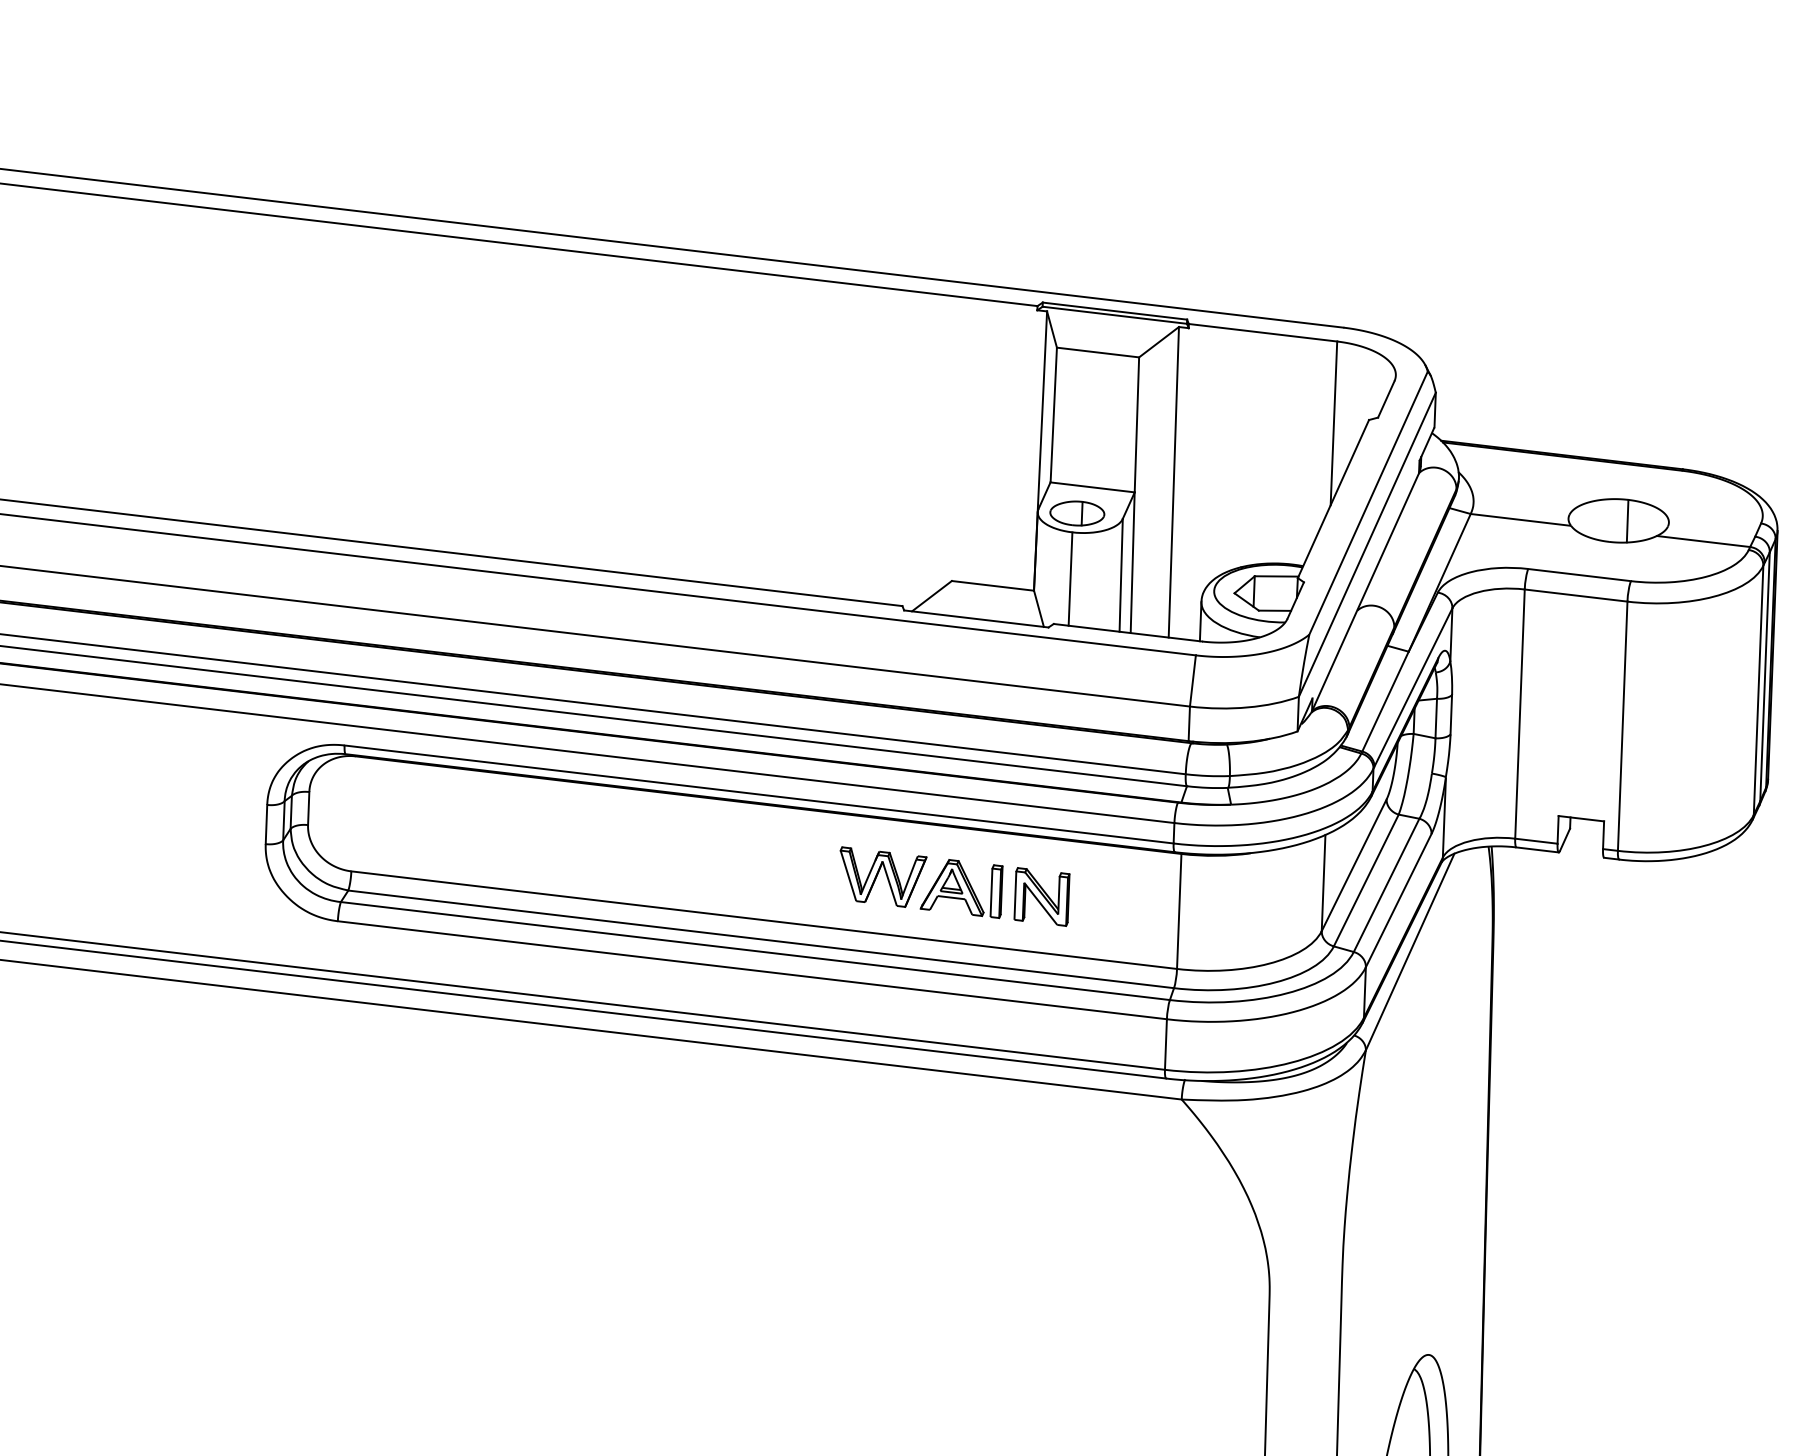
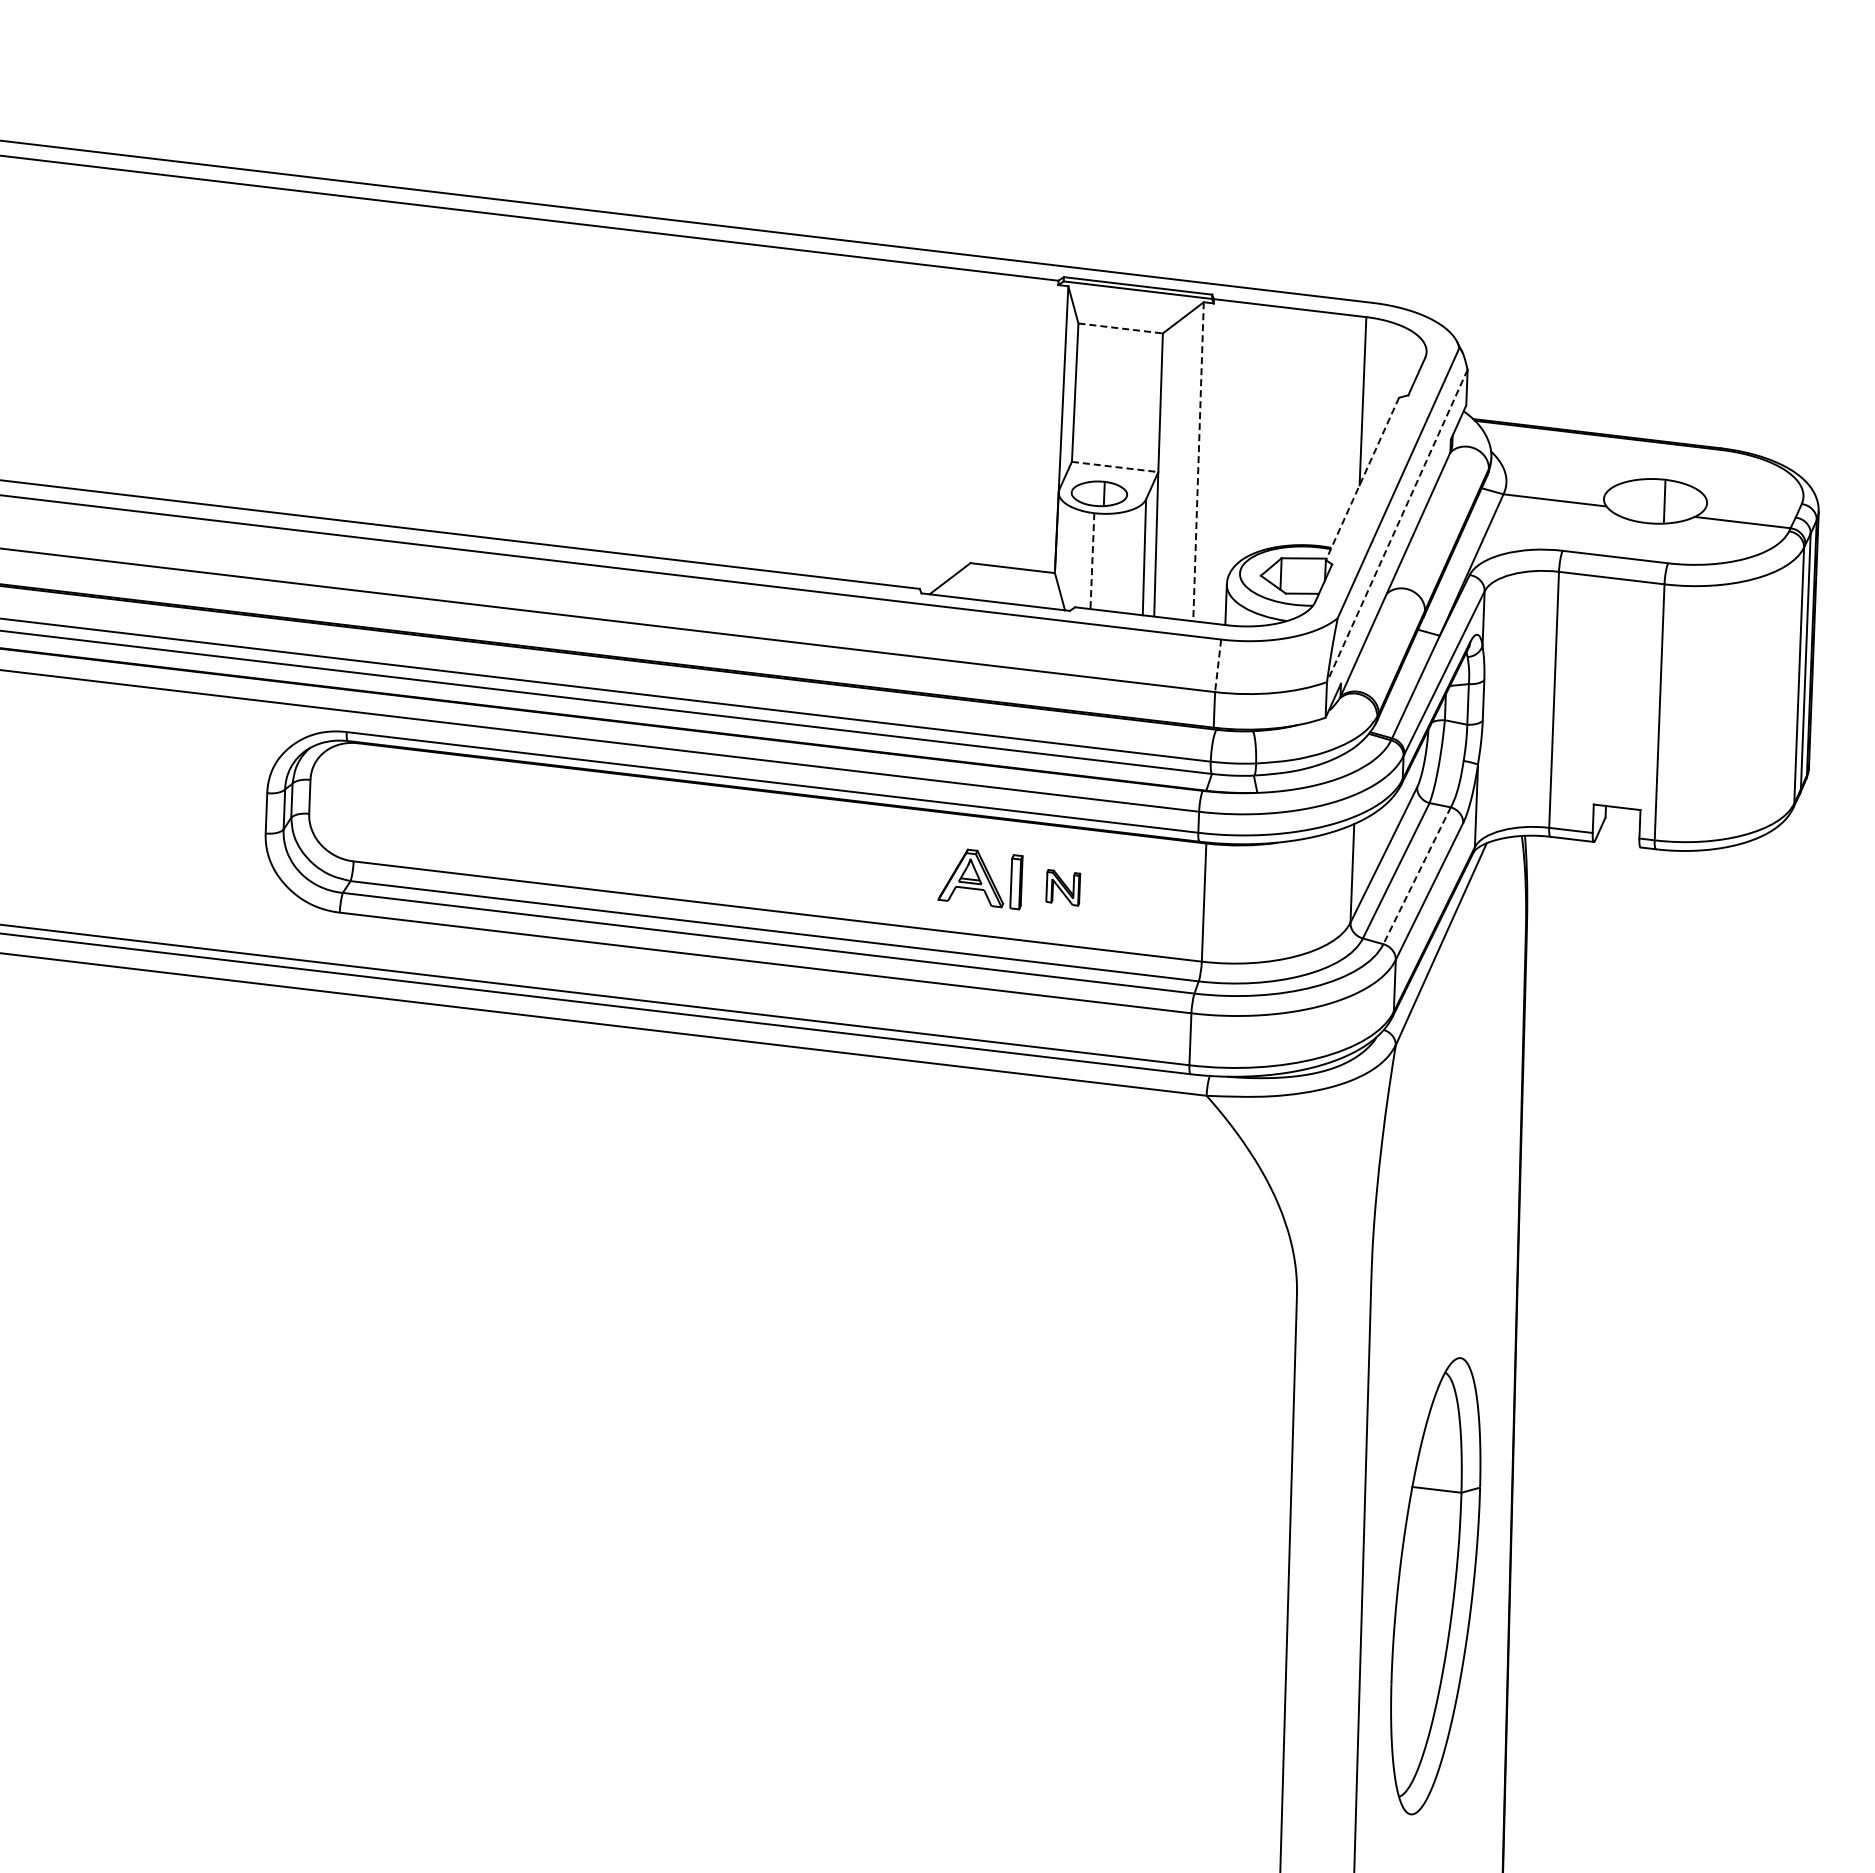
line: (1097, 352) -> (1120, 328), solid -> dashed
line: (1173, 482) -> (1198, 461), solid -> dashed
line: (1093, 486) -> (1115, 466), solid -> dashed
line: (1333, 499) -> (1362, 479), solid -> dashed
line: (1367, 545) -> (1397, 526), solid -> dashed
line: (1070, 579) -> (1092, 561), solid -> dashed
line: (1193, 681) -> (1218, 666), solid -> dashed
part: (883, 876) -> (900, 866), removed
line: (1386, 886) -> (1416, 876), solid -> dashed
part: (1042, 896) -> (1063, 887), size x0.6

